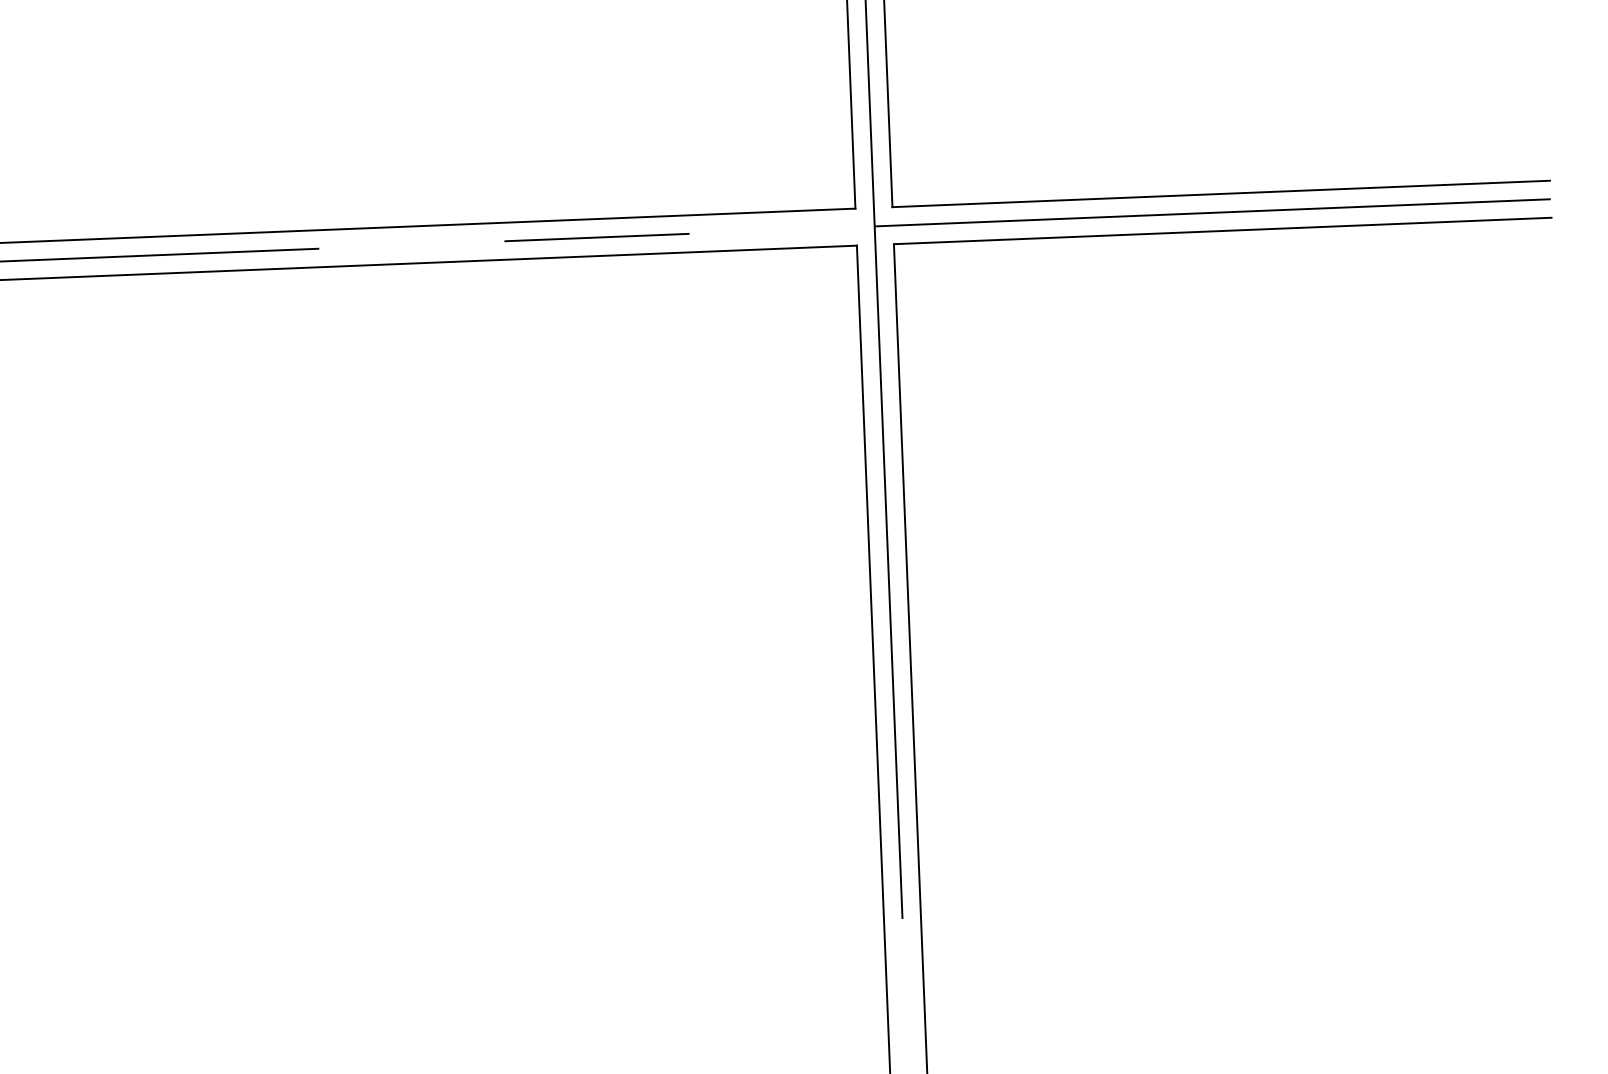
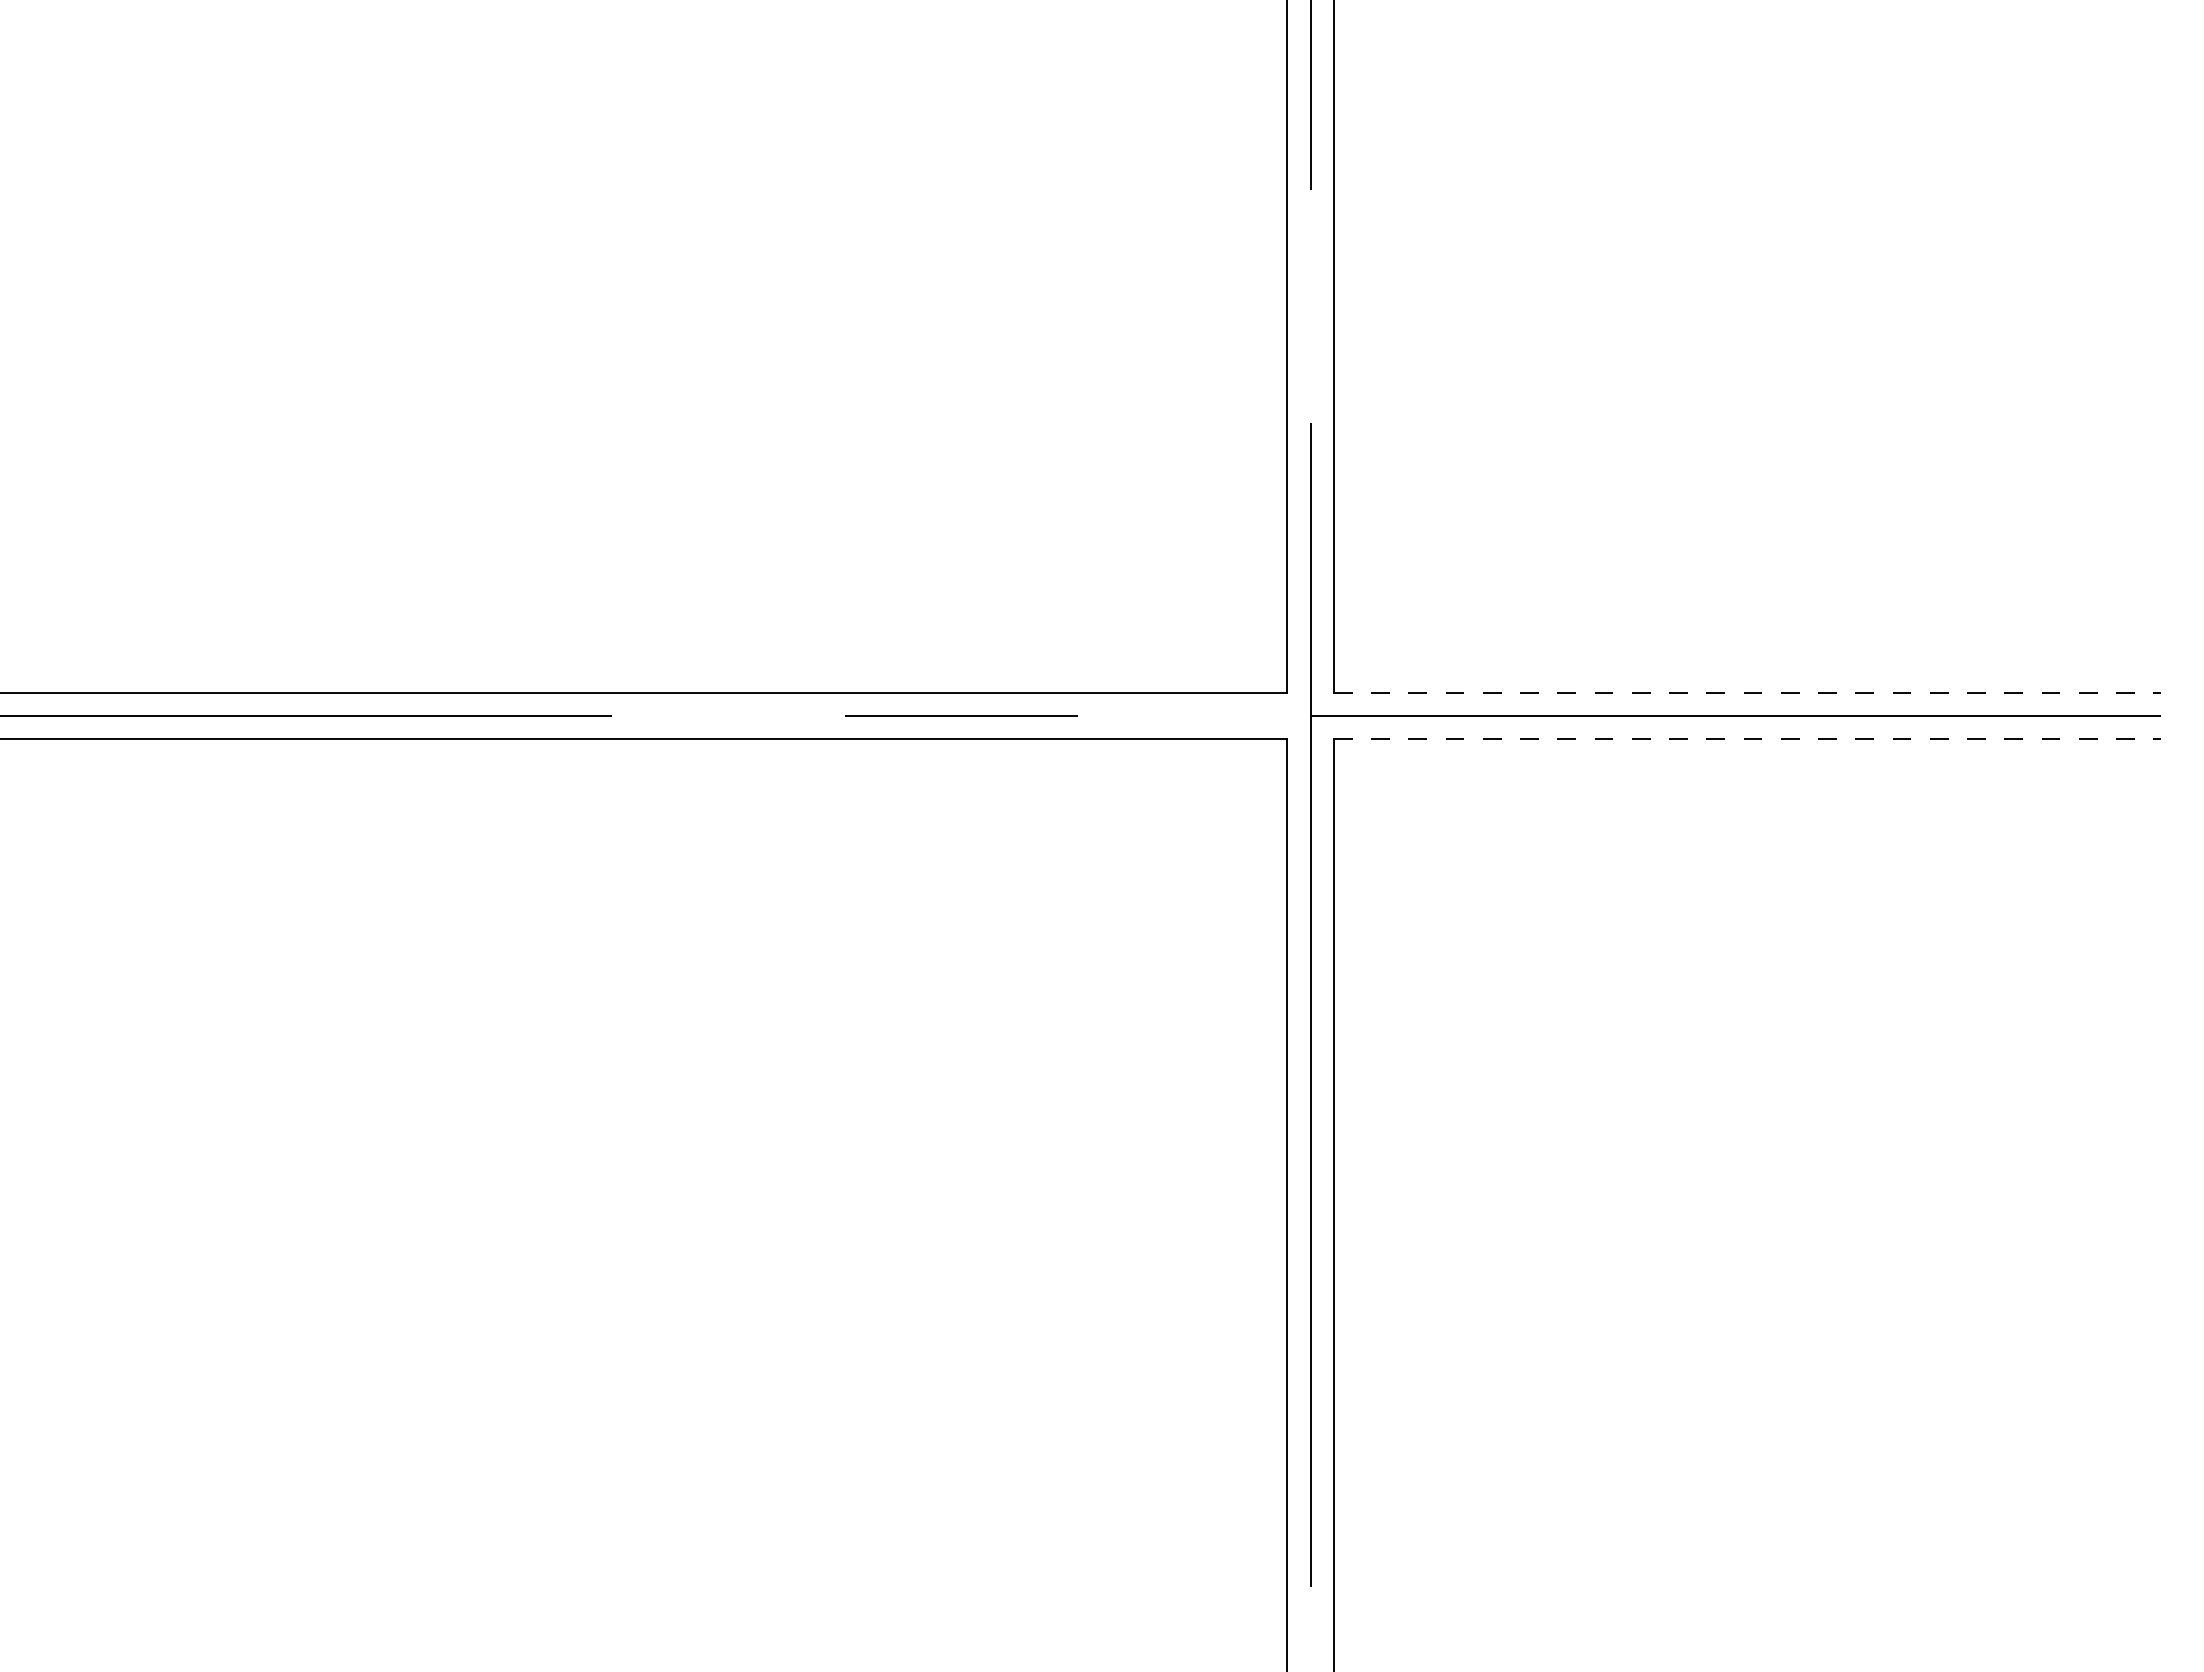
line: (1221, 193) -> (1747, 692), solid -> dashed
line: (1222, 231) -> (1747, 739), solid -> dashed

